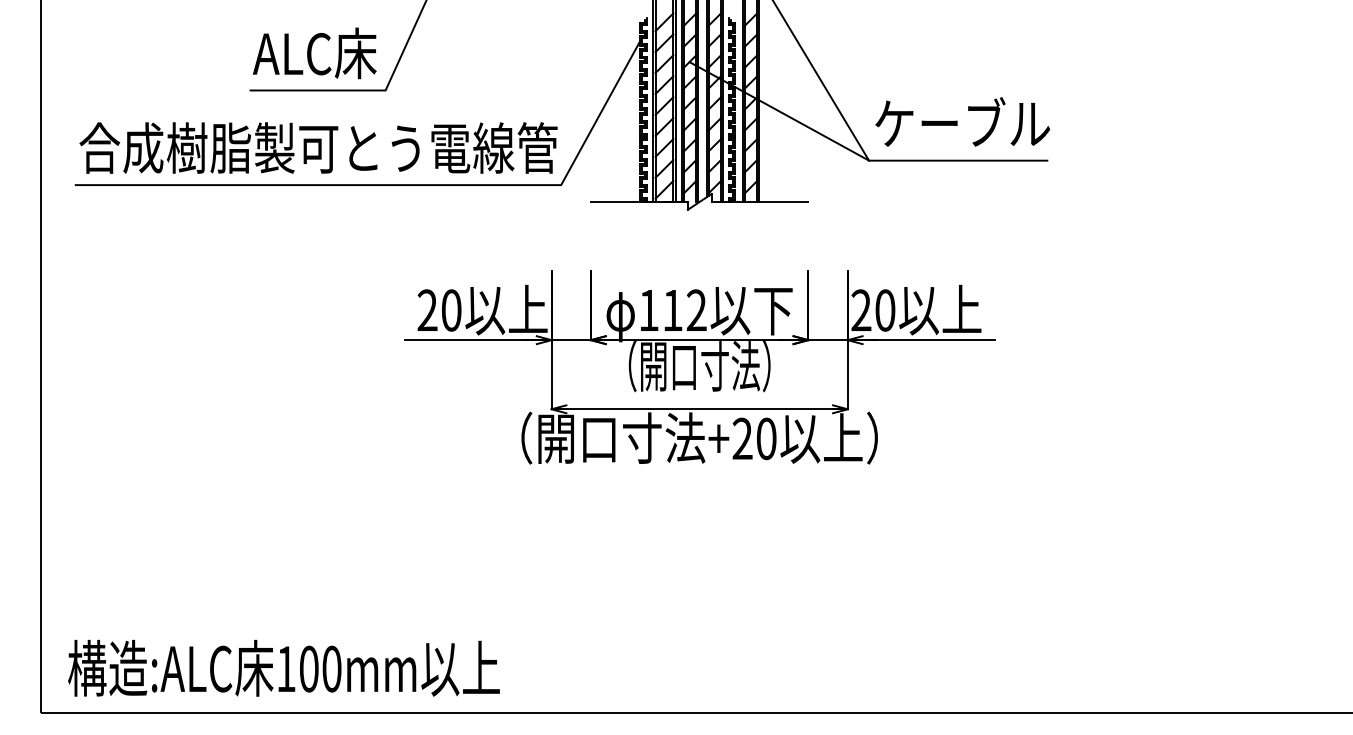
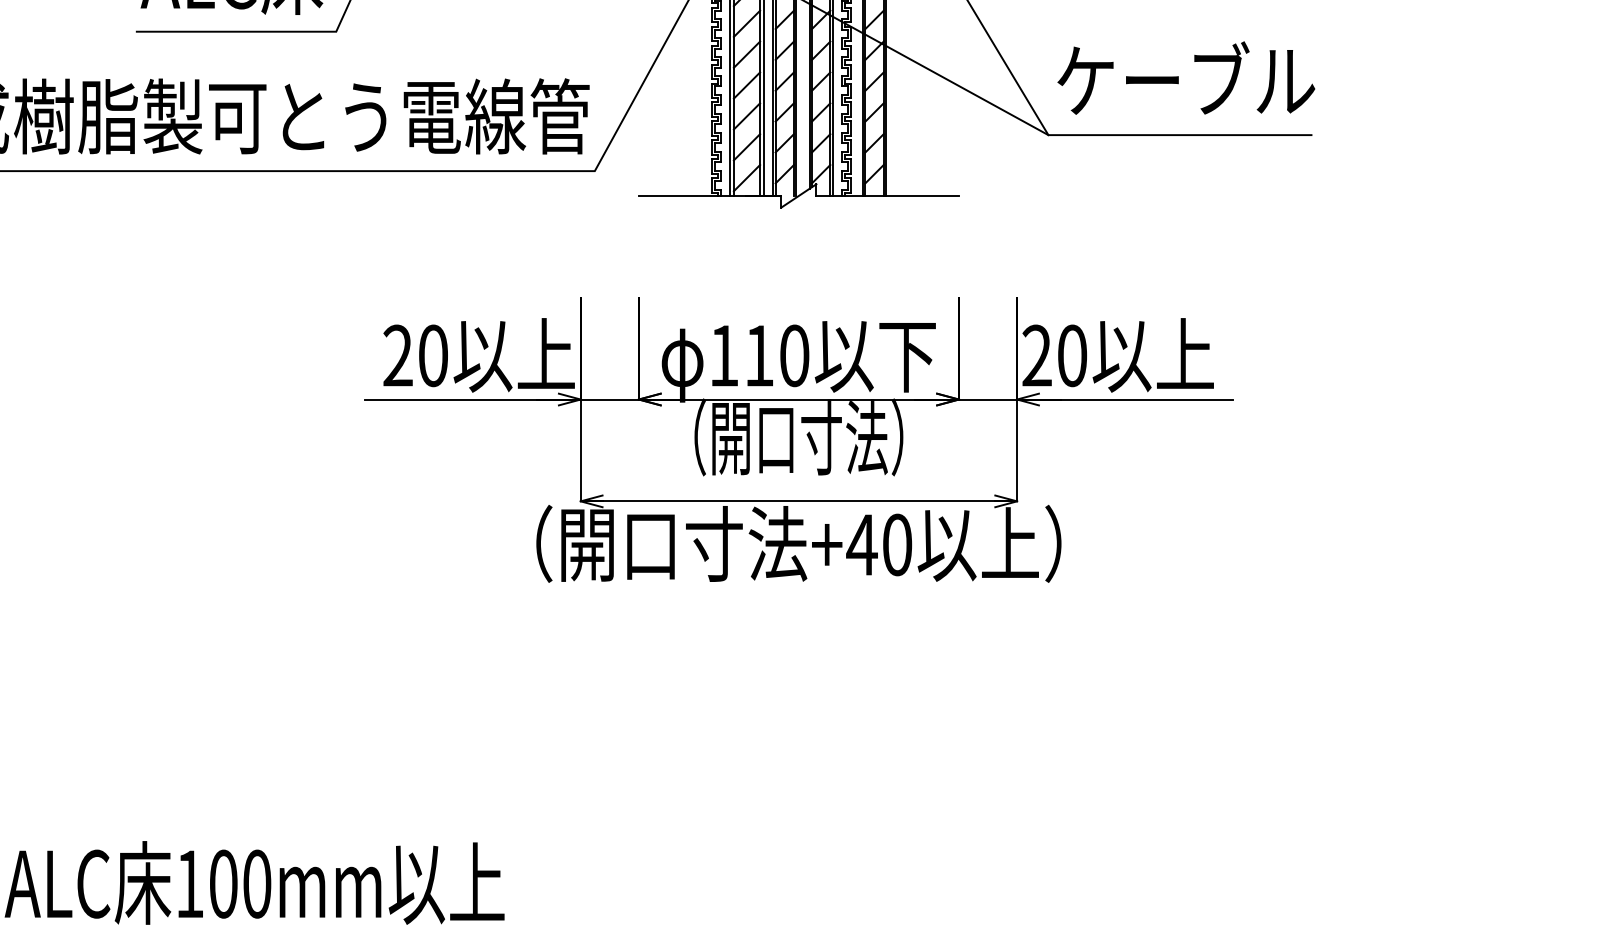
text: (696, 310) -> (794, 355), 112 -> 110
text: (742, 438) -> (861, 544), +20 -> +40

